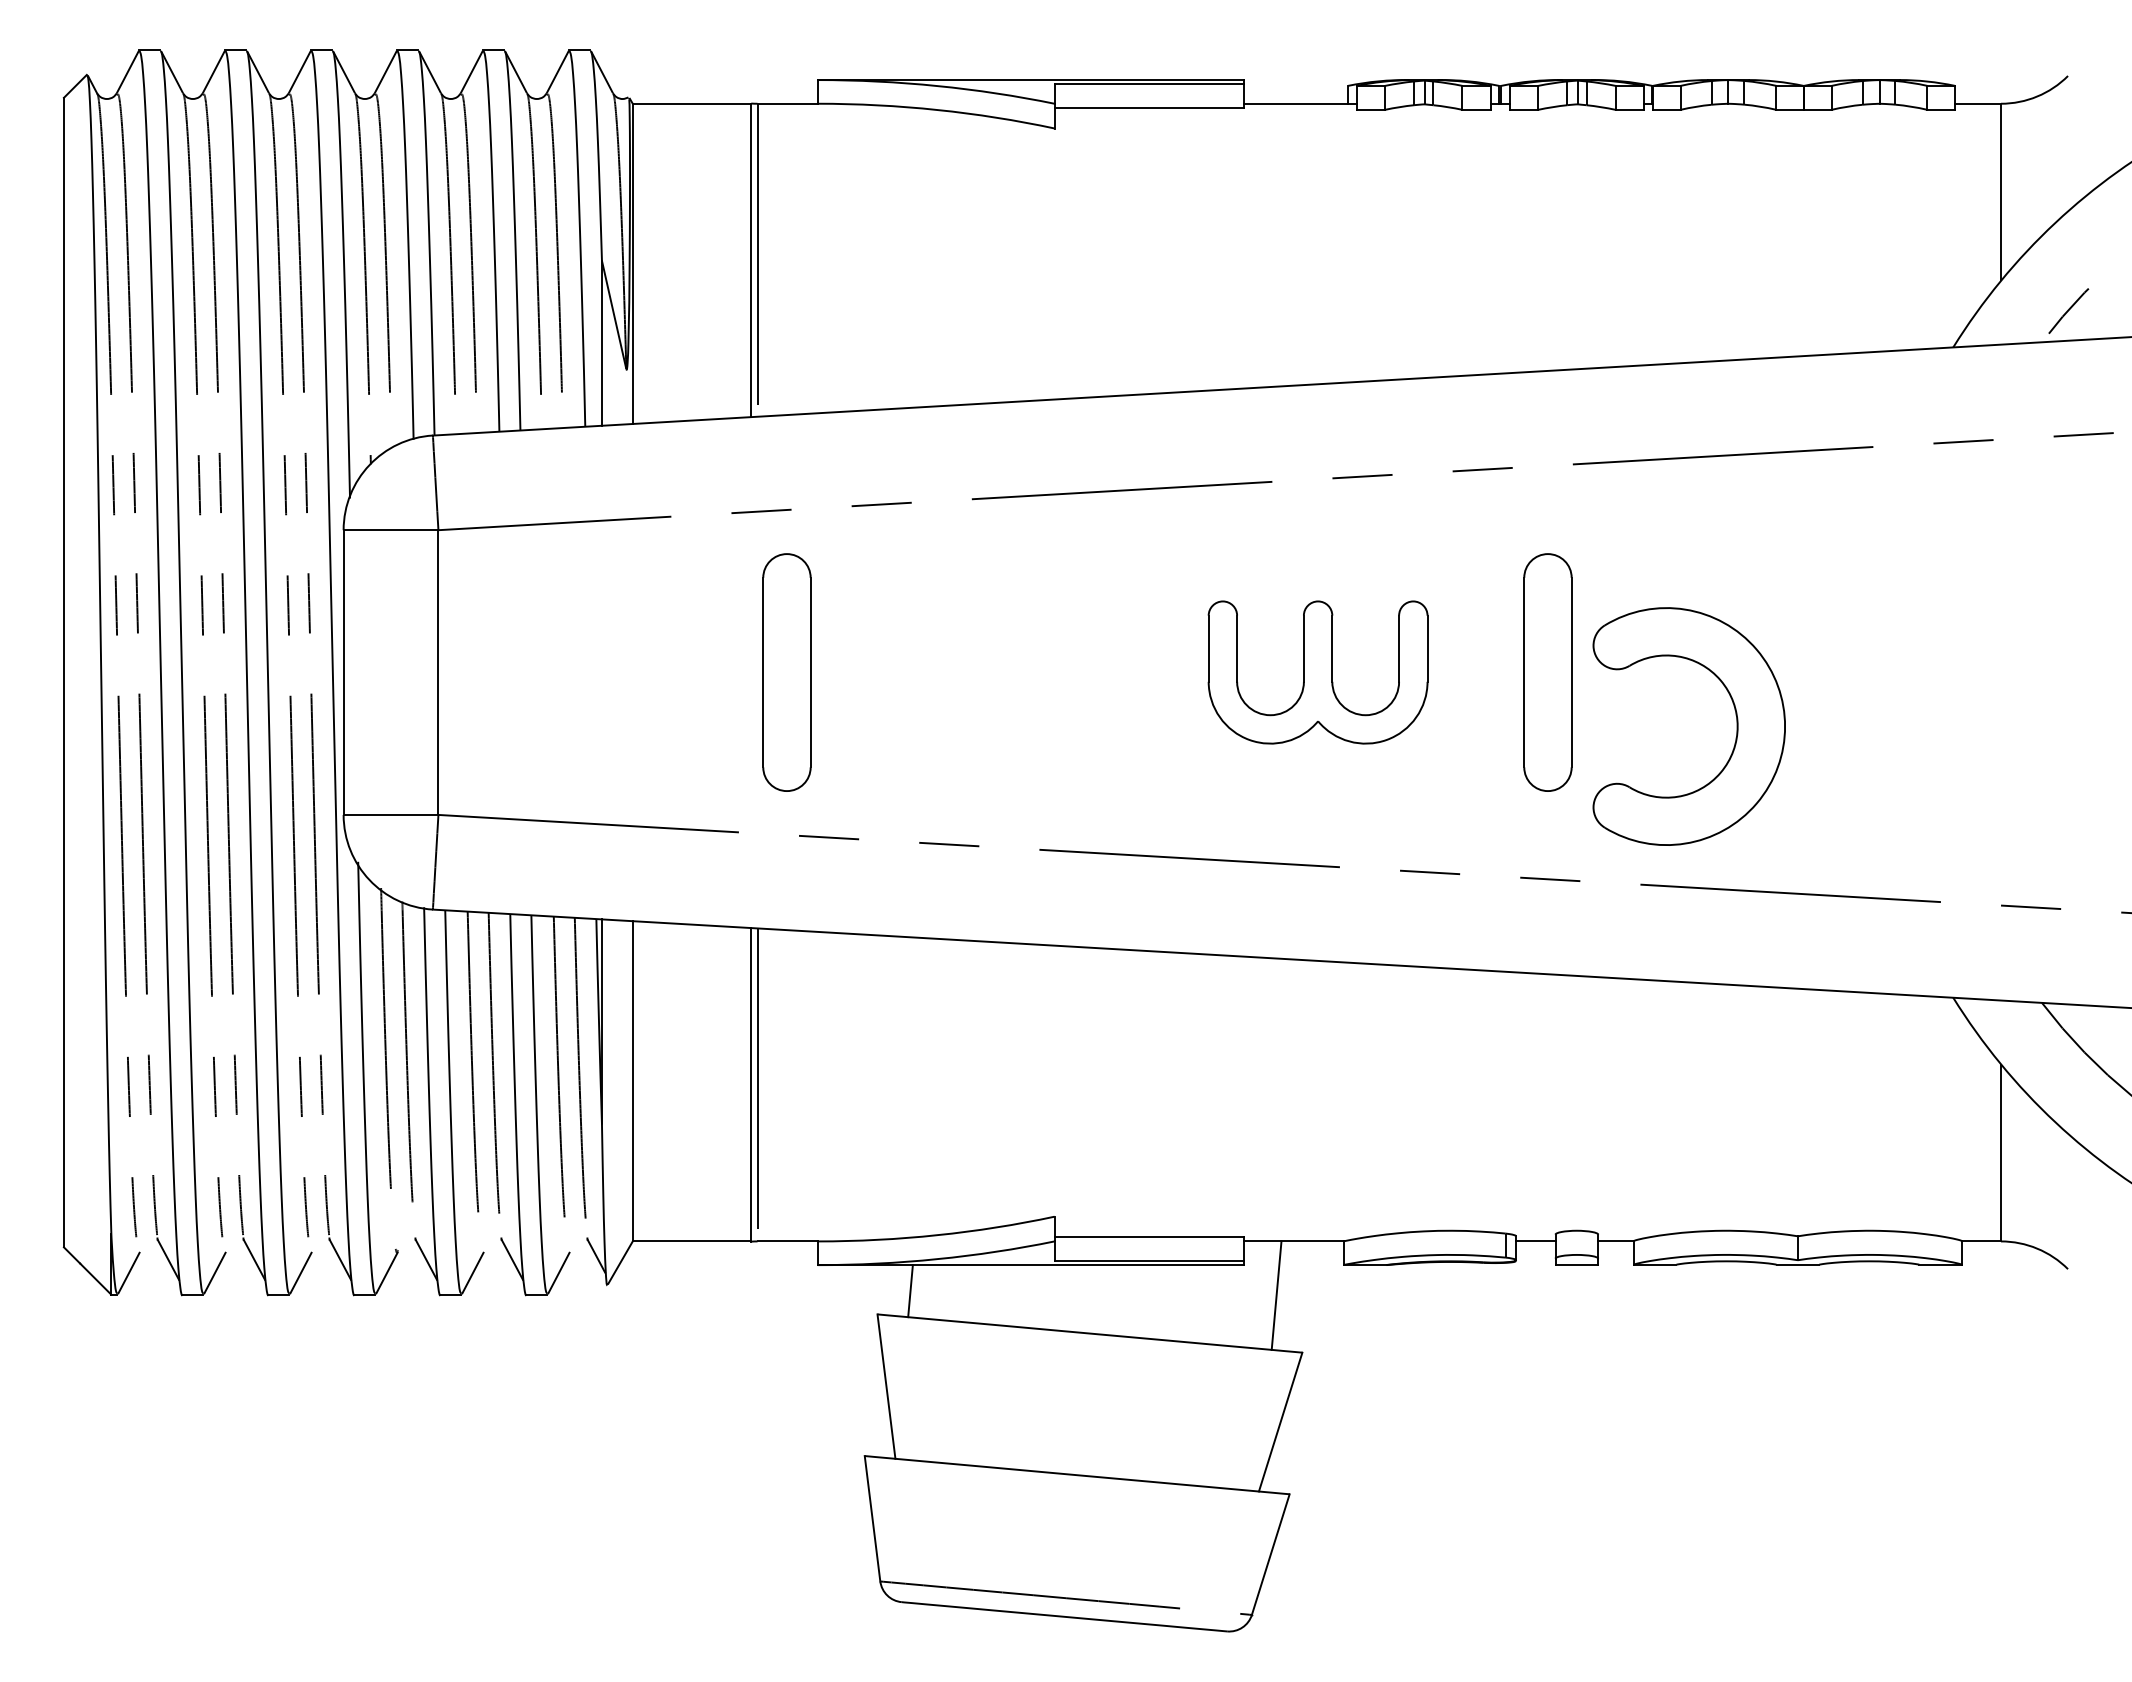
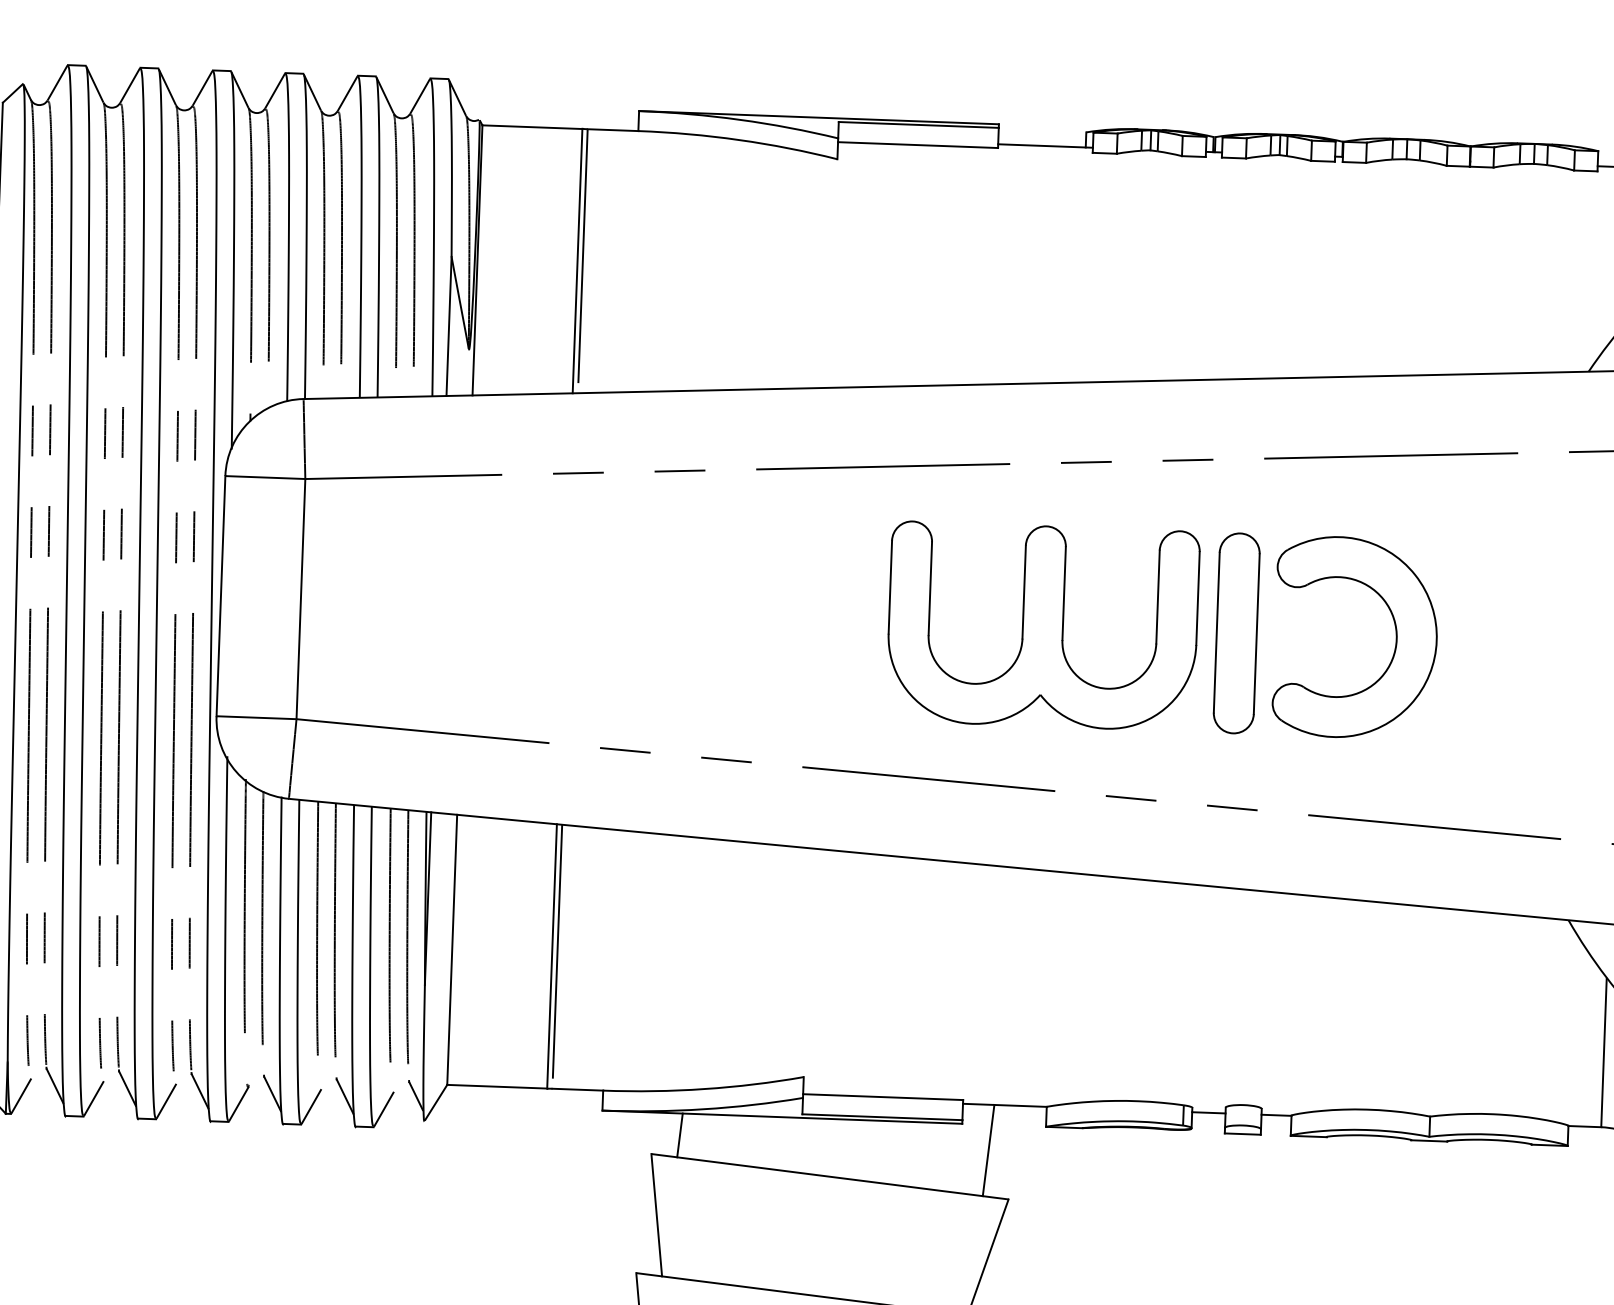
part: (786, 672) -> (594, 609), removed
part: (1317, 672) -> (1042, 626), size x1.67
part: (1736, 726) -> (1395, 639), moved

